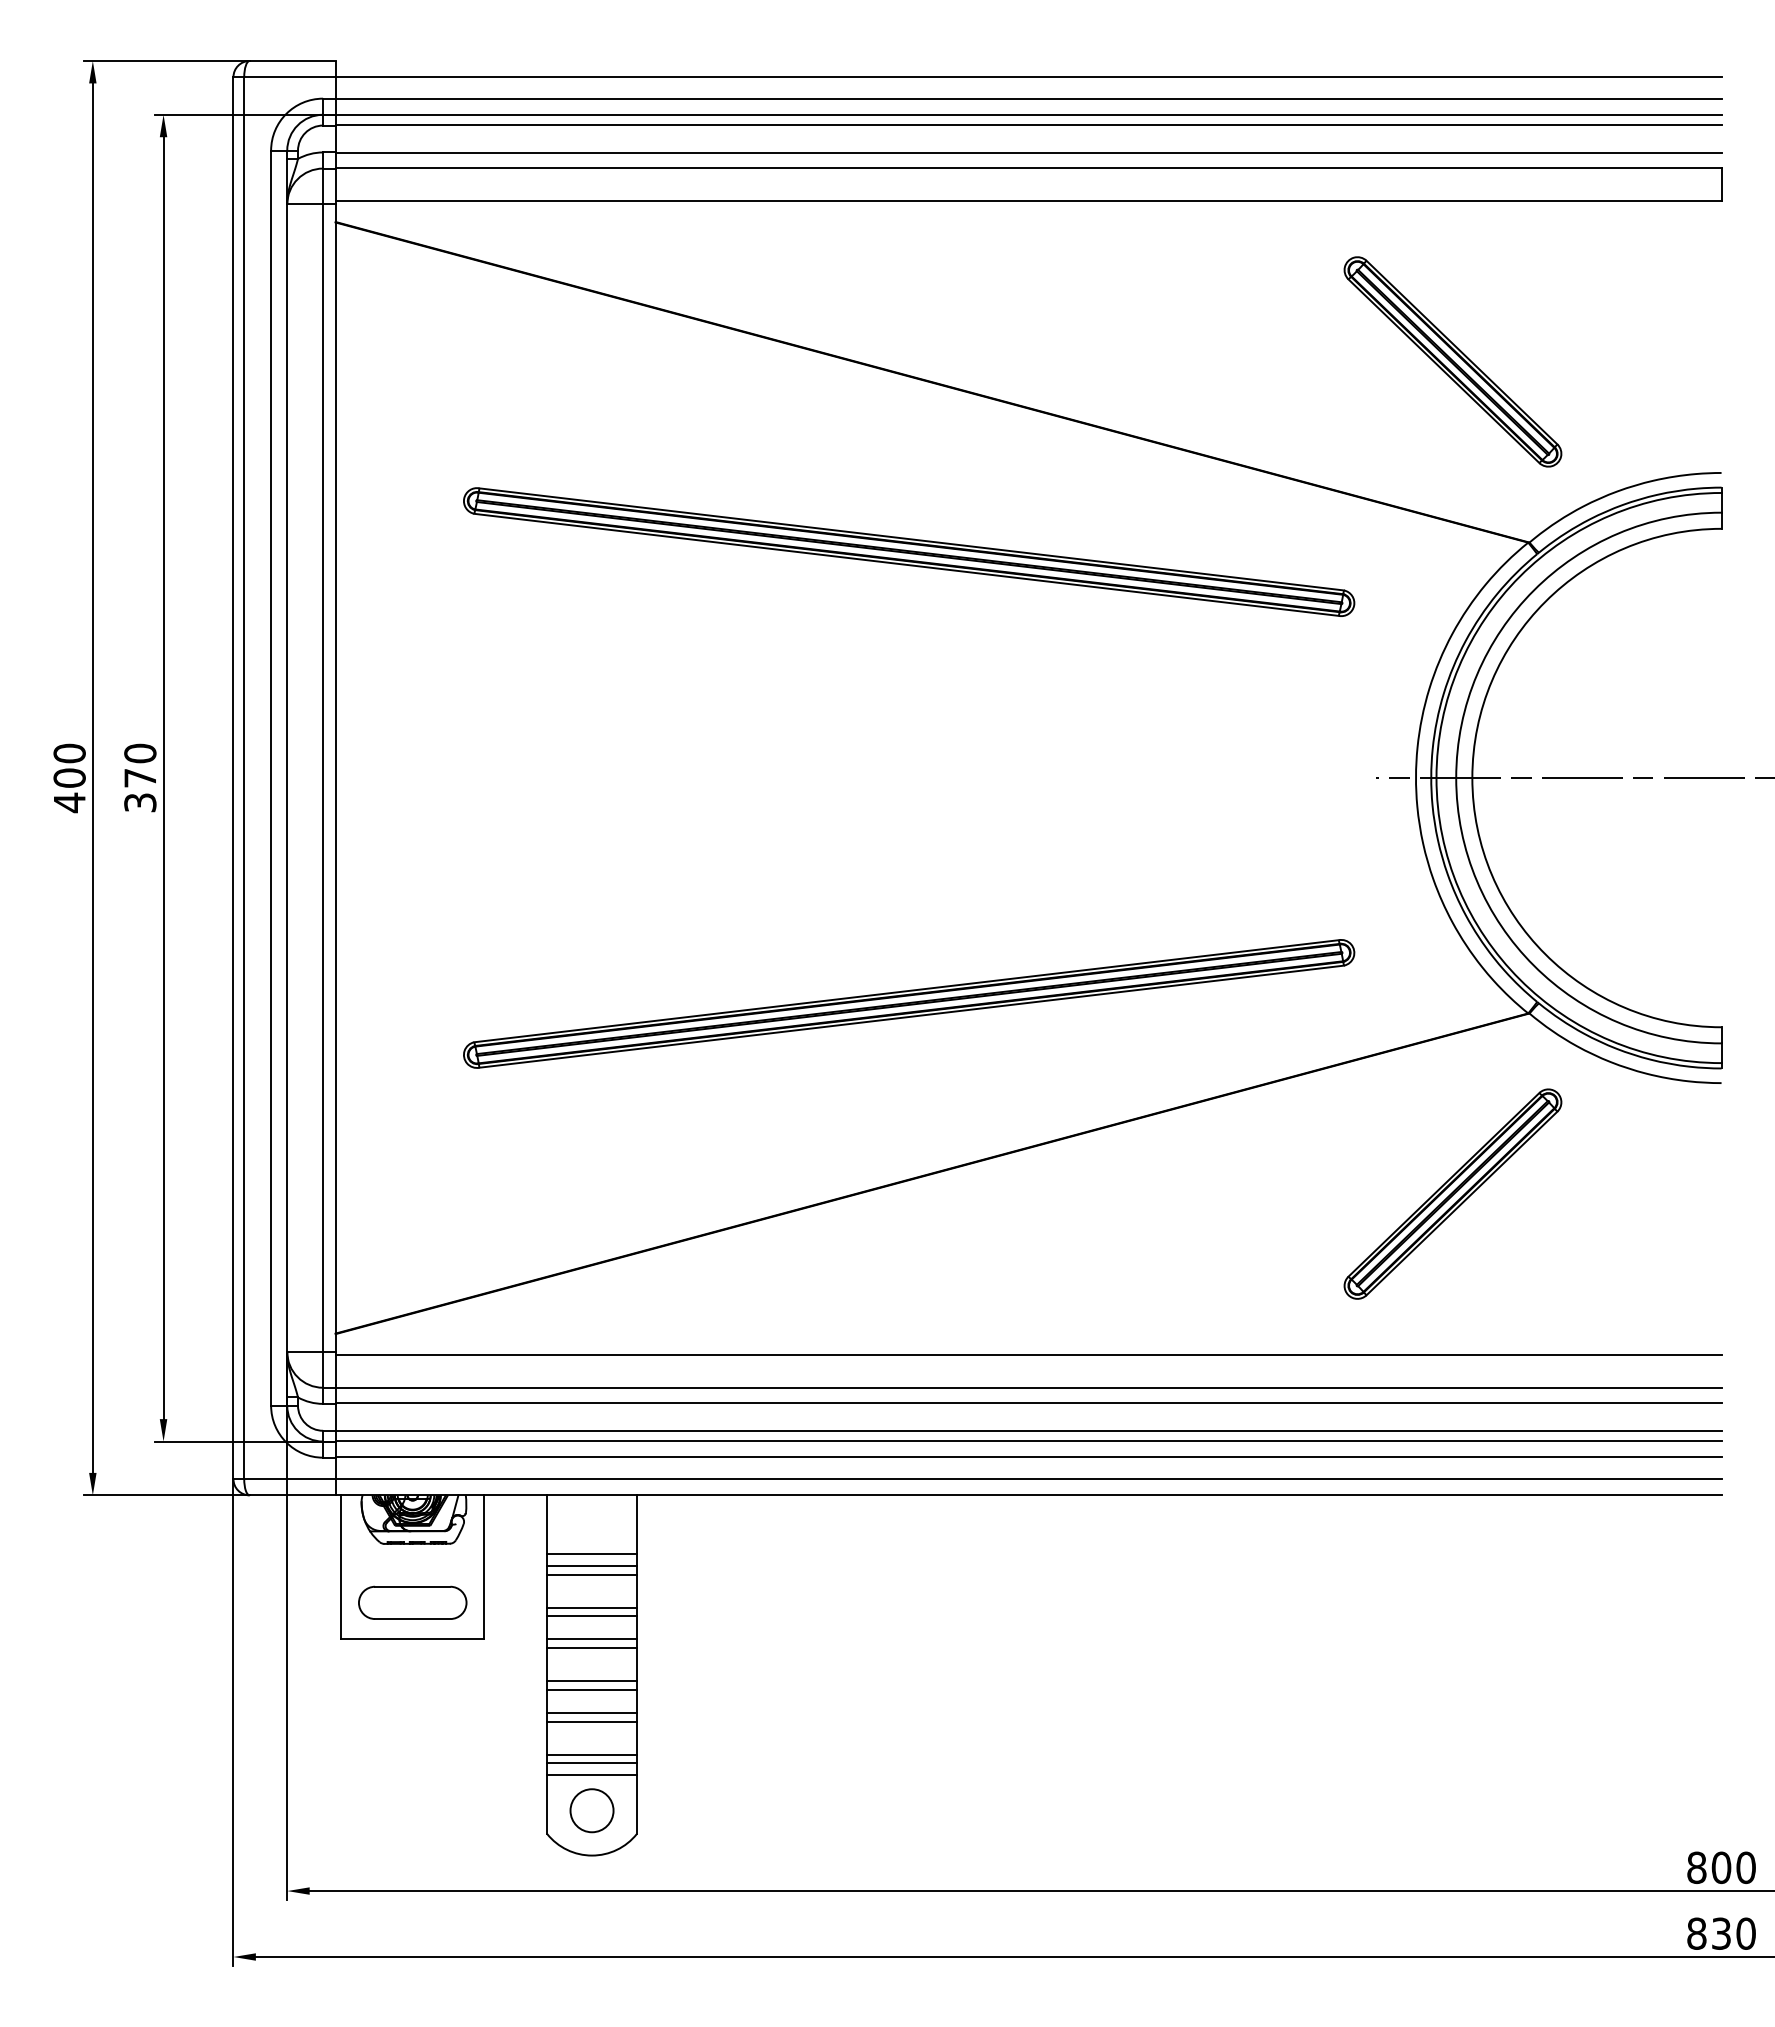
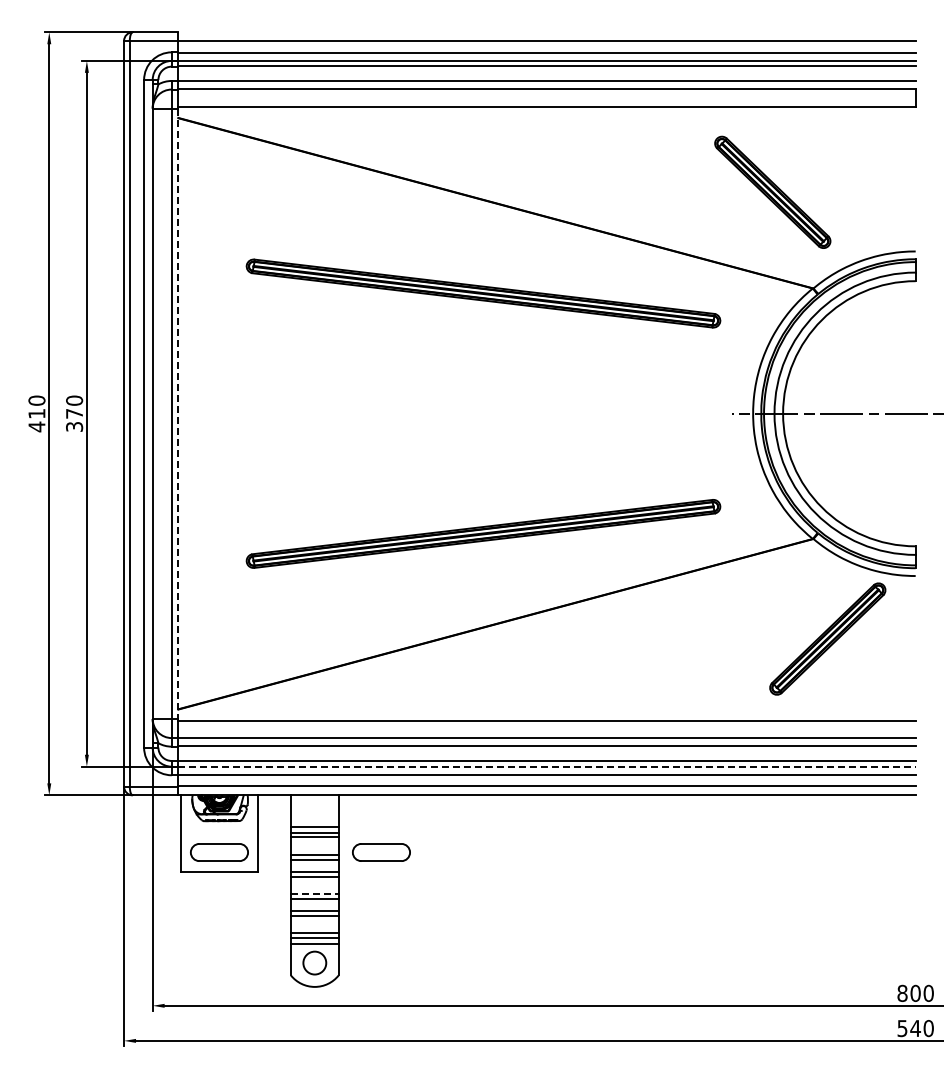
text: (68, 777) -> (36, 413), 400 -> 410
line: (335, 779) -> (178, 414), solid -> dashed
part: (1452, 1193) -> (827, 638), moved
line: (1029, 1441) -> (547, 766), solid -> dashed
part: (717, 1602) -> (381, 852), added
line: (591, 1681) -> (314, 894), solid -> dashed
text: (1708, 1933) -> (908, 1028), 830 -> 540

